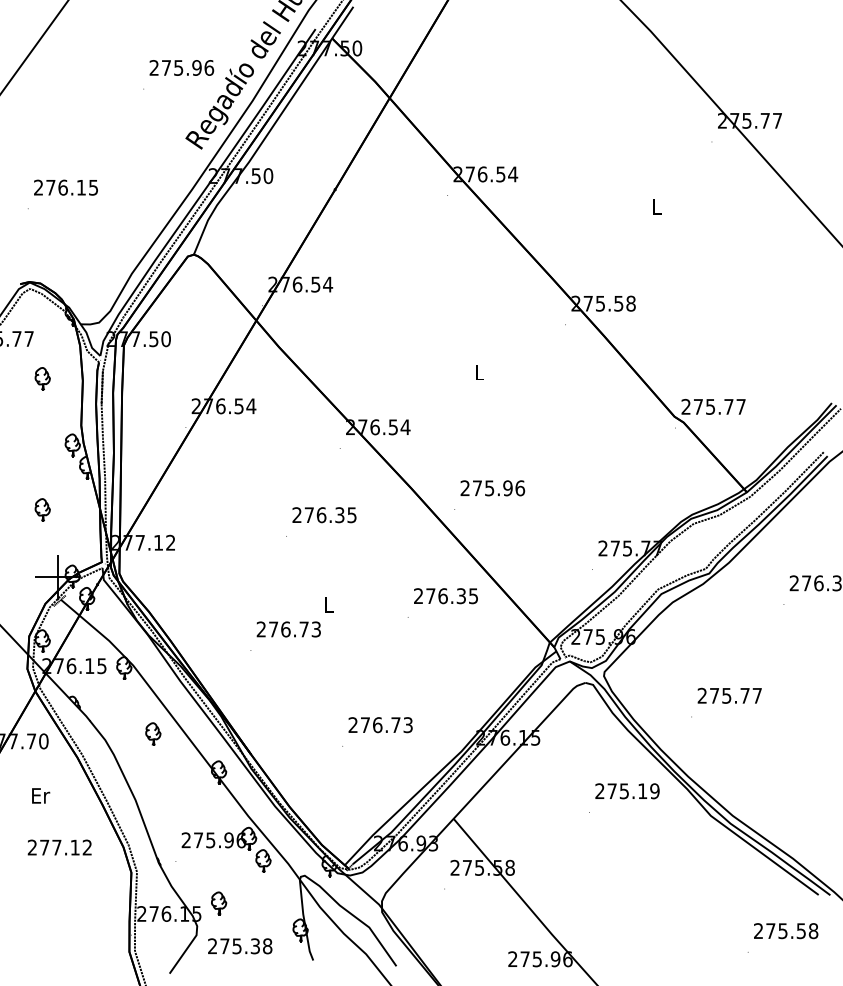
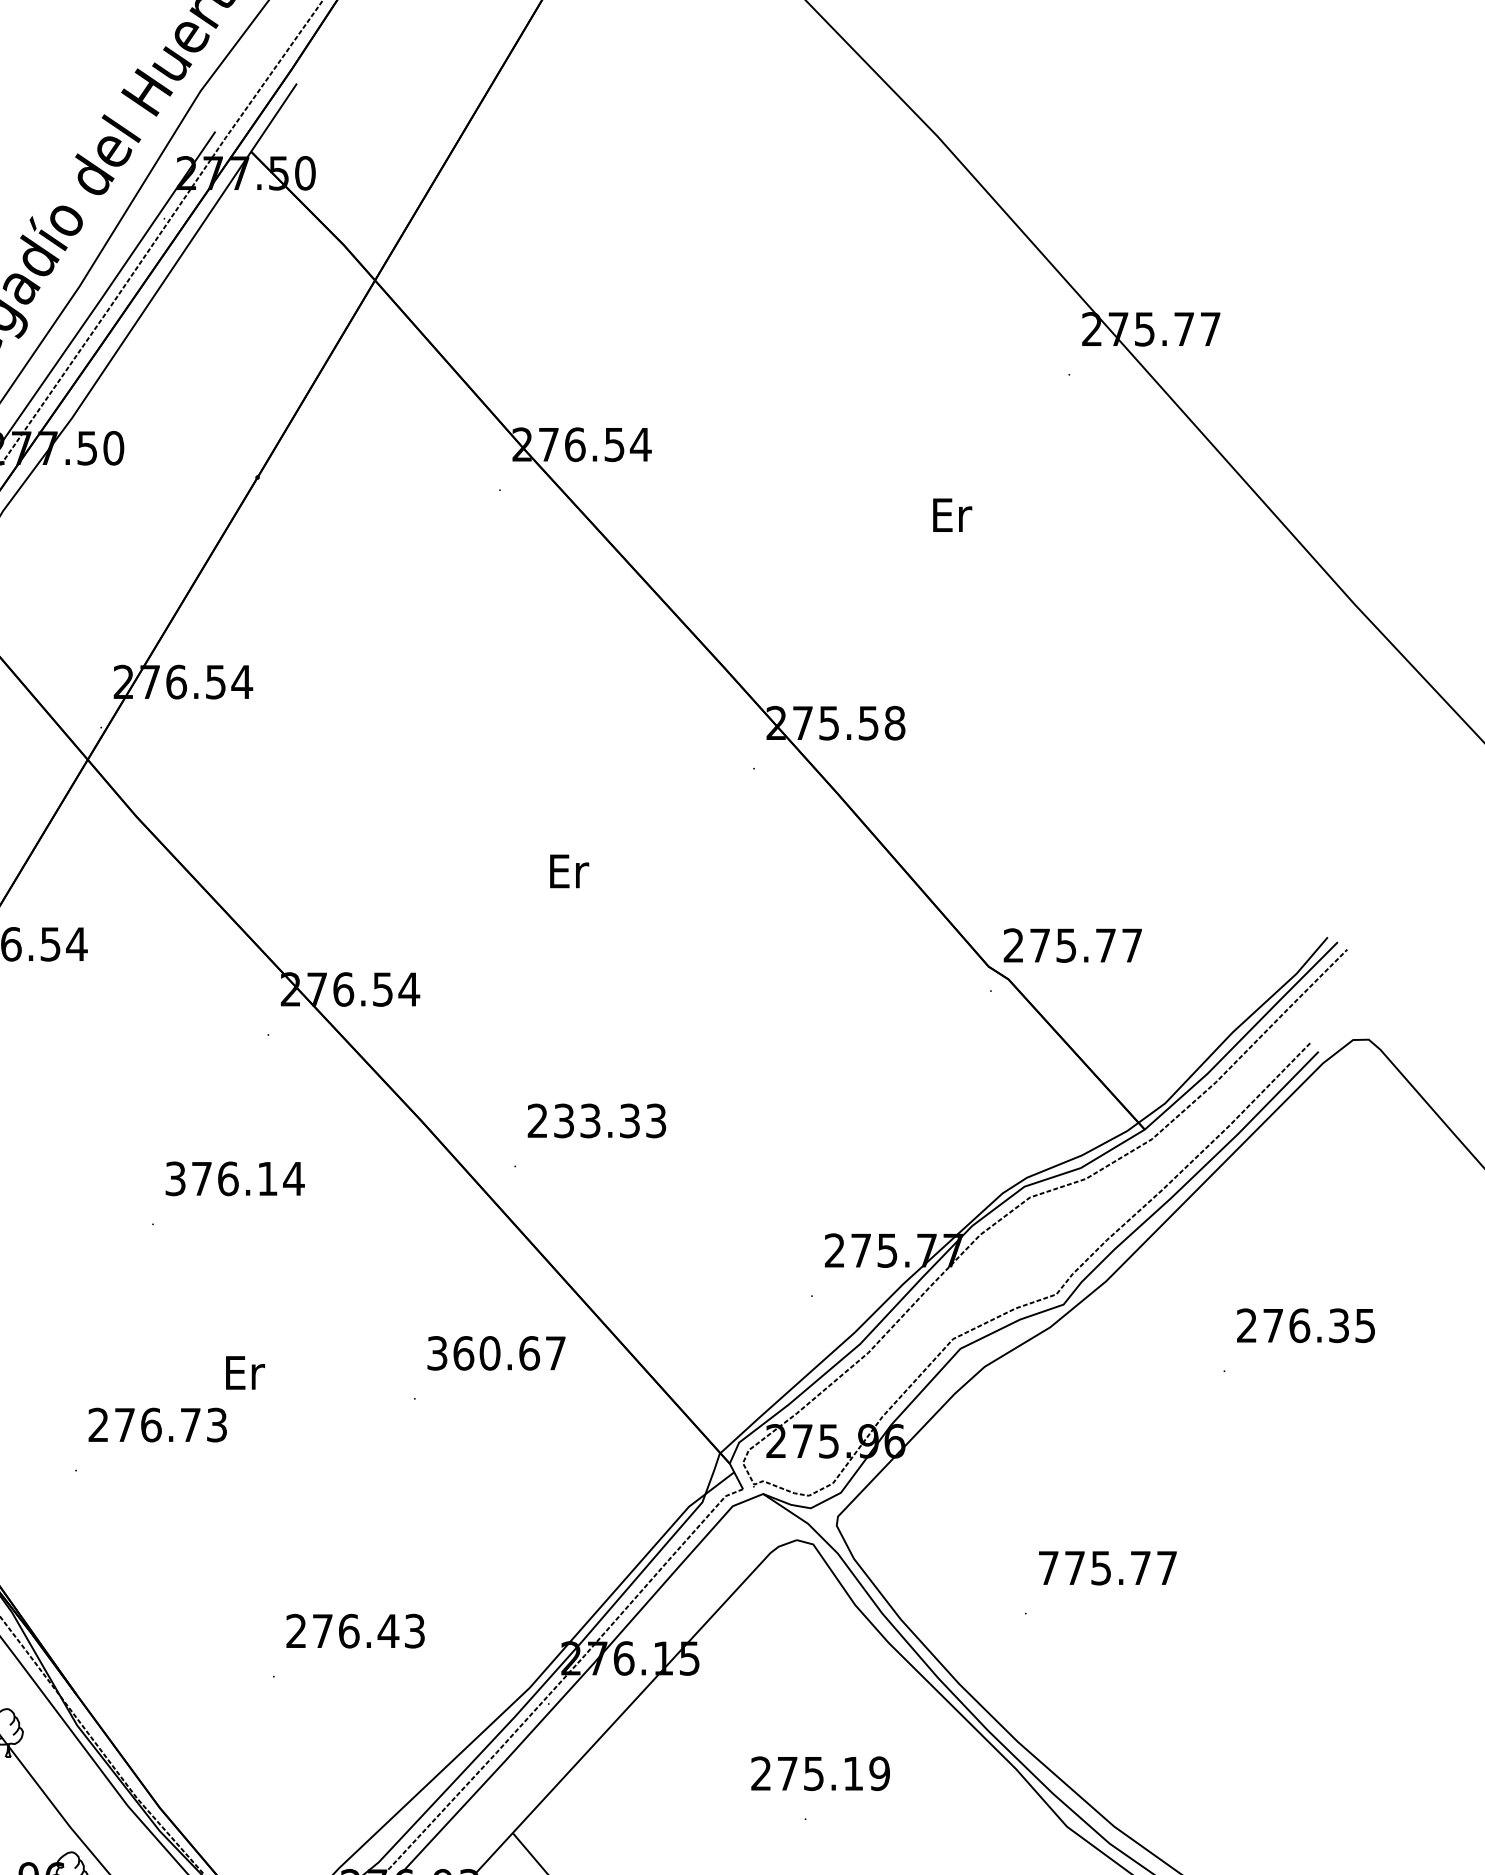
text: (657, 206) -> (952, 513), L -> Er
text: (480, 372) -> (570, 871), L -> Er
text: (498, 488) -> (609, 1121), 275.96 -> 233.33
text: (324, 515) -> (234, 1179), 276.35 -> 376.14
text: (445, 596) -> (495, 1354), 276.35 -> 360.67
text: (329, 604) -> (245, 1371), L -> Er
text: (701, 695) -> (1046, 1567), 275.77 -> 775.77
text: (395, 724) -> (387, 1629), 276.73 -> 276.43
text: (627, 791) -> (820, 1774), moved

